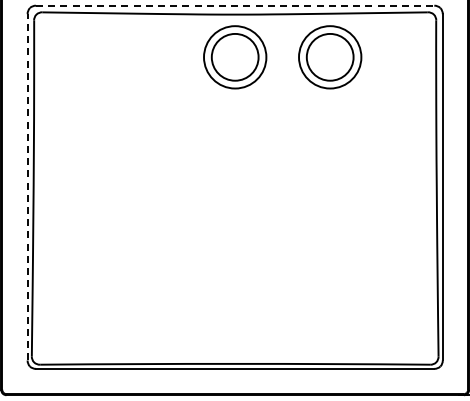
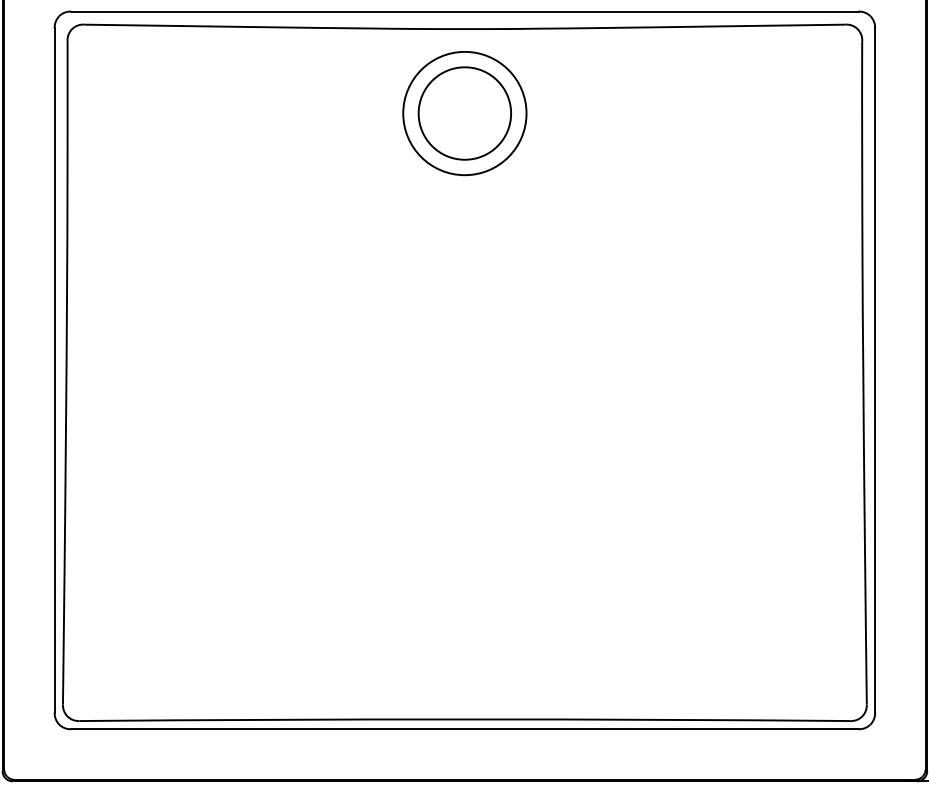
line: (235, 5) -> (465, 11), dashed -> solid
part: (330, 57) -> (653, 113), removed
line: (27, 186) -> (54, 368), dashed -> solid

